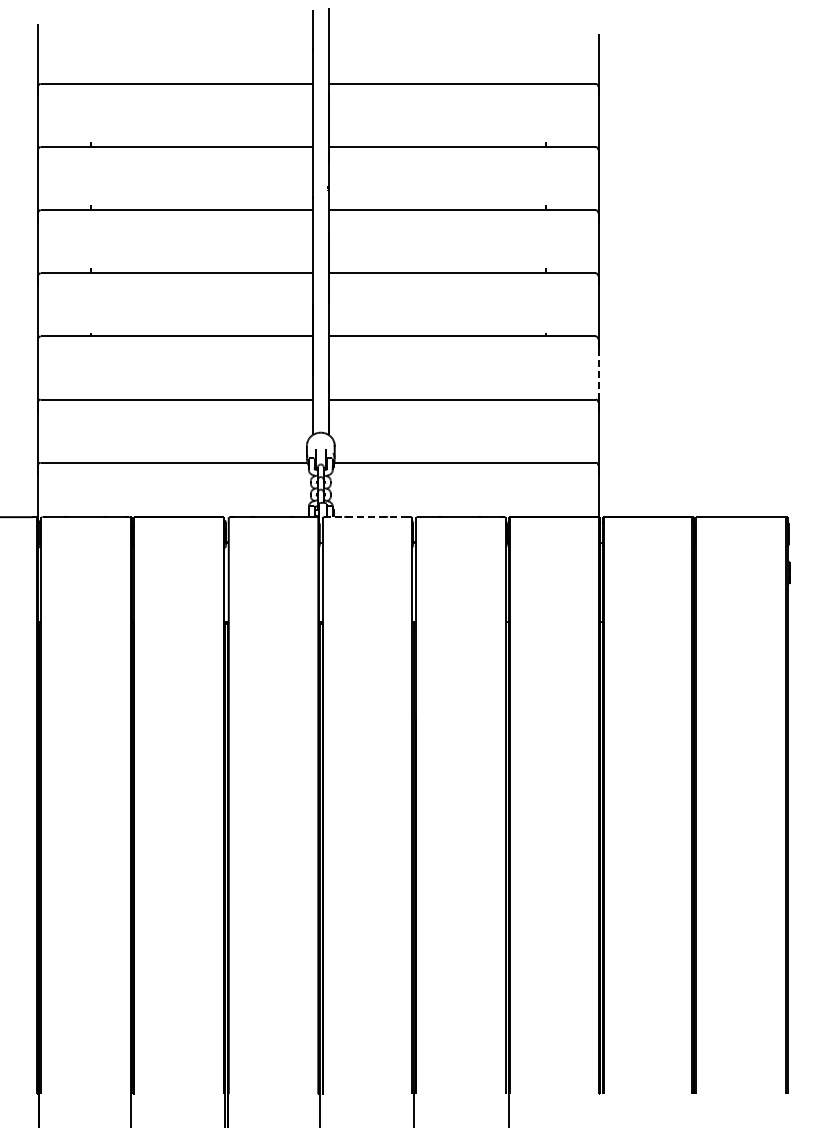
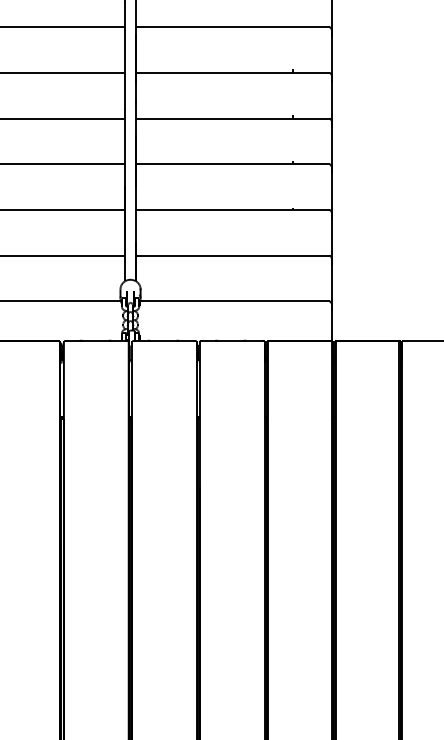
line: (598, 373) -> (331, 236), dashed -> solid
line: (367, 517) -> (164, 341), dashed -> solid

